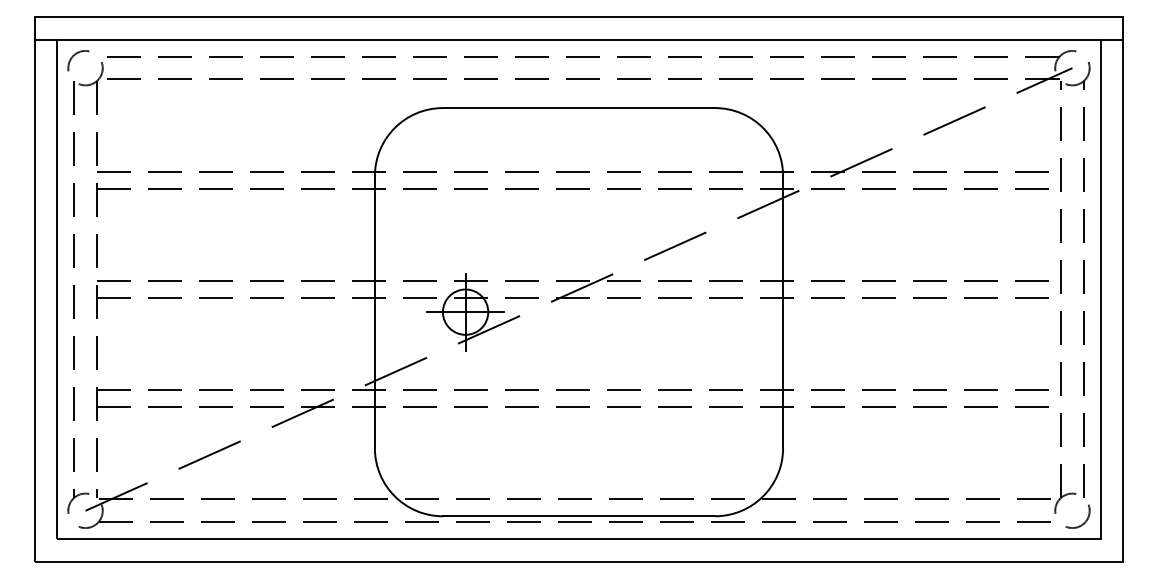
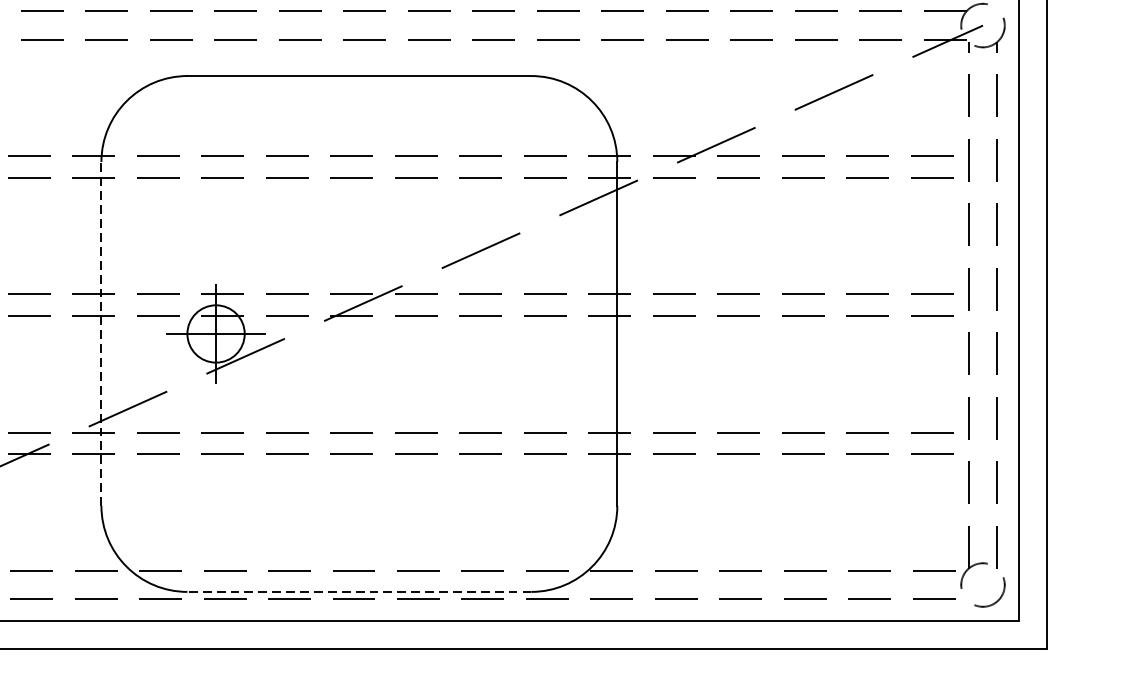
line: (374, 311) -> (100, 333), solid -> dashed
line: (578, 516) -> (358, 592), solid -> dashed

